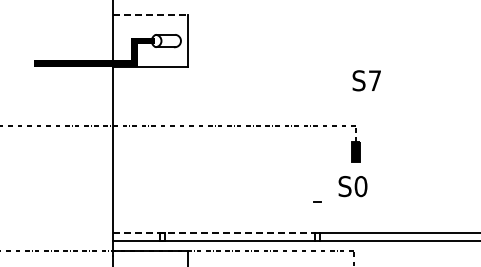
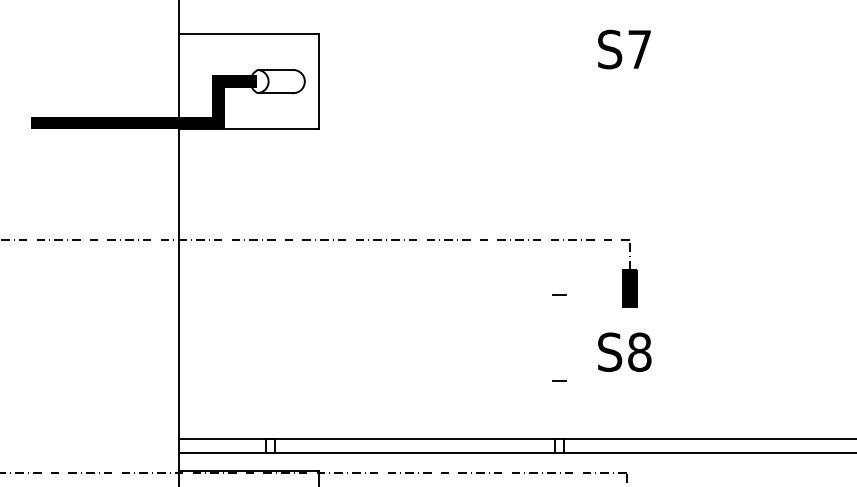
line: (150, 15) -> (248, 34), dashed -> solid
text: (366, 80) -> (623, 48), moved
line: (317, 155) -> (558, 294), added
text: (360, 186) -> (638, 352), S0 -> S8
line: (214, 233) -> (367, 439), dashed -> solid

